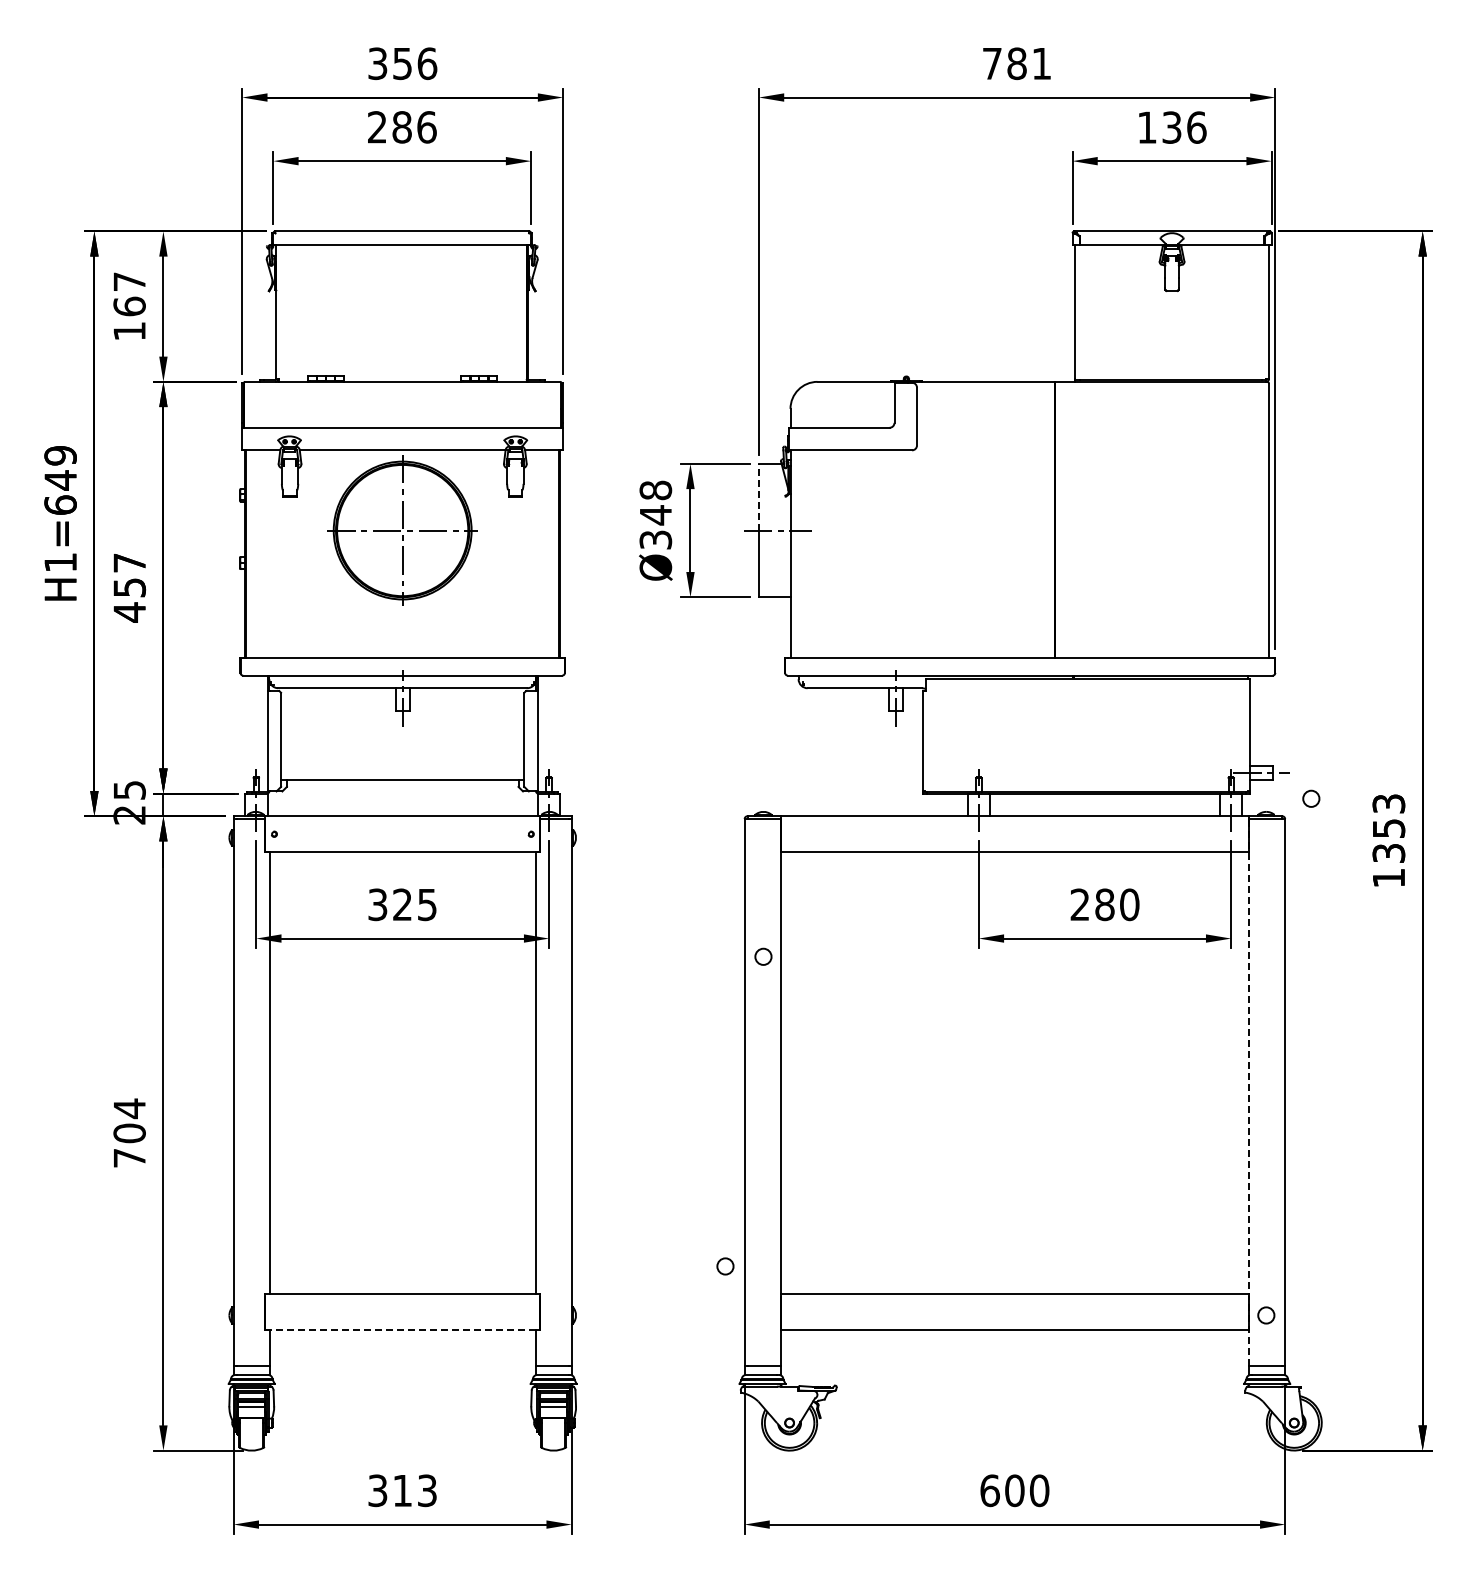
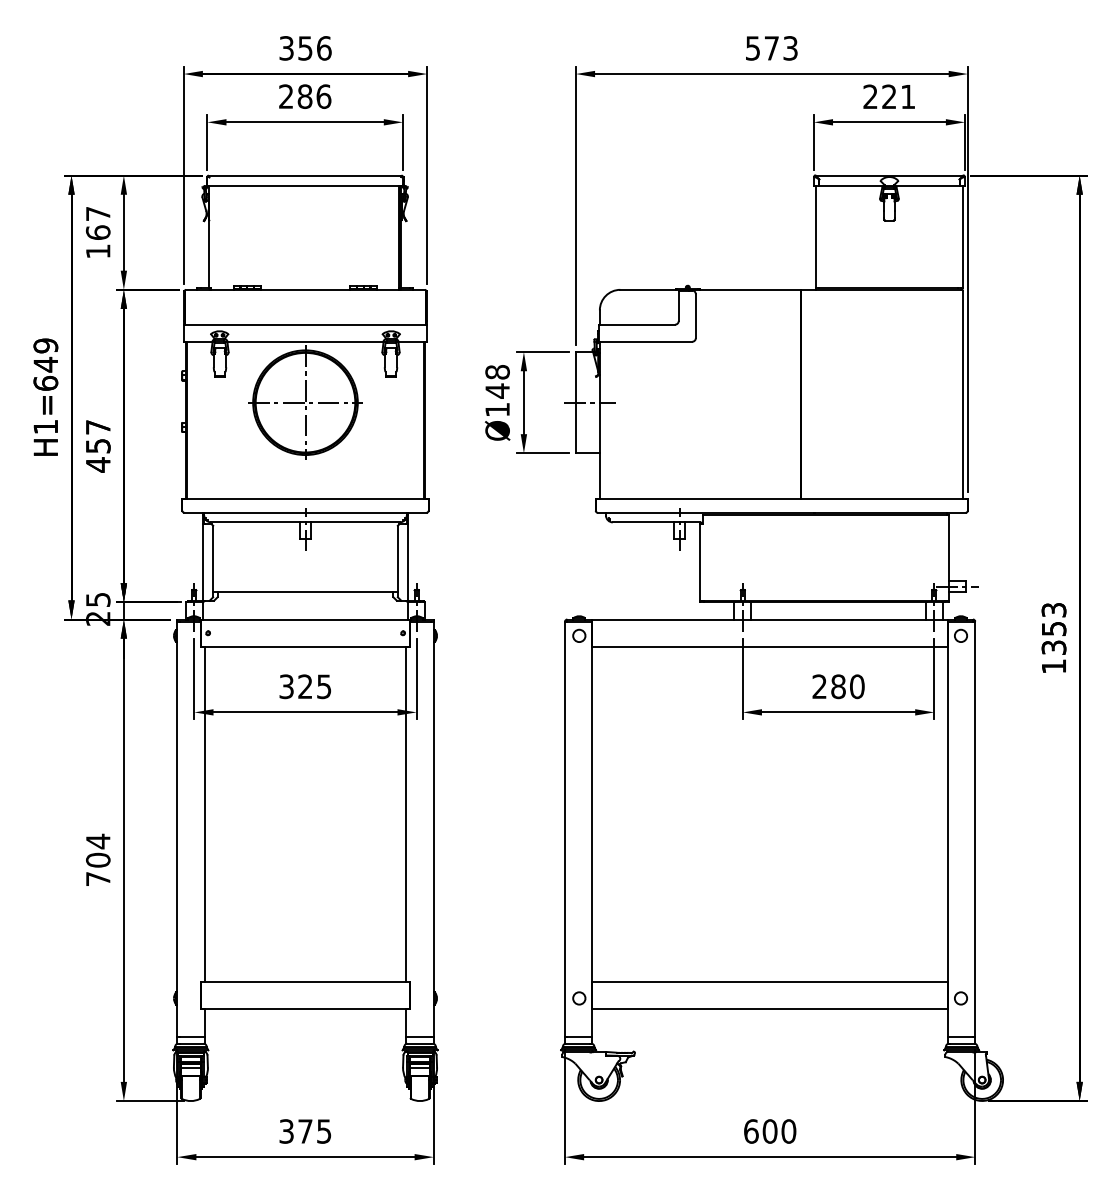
text: (1017, 63) -> (772, 48), 781 -> 573
text: (1171, 127) -> (889, 96), 136 -> 221
line: (758, 496) -> (575, 376), dashed -> solid
text: (655, 539) -> (497, 409), Ø348 -> Ø148
circle: (1311, 798) -> (961, 635), moved
circle: (763, 956) -> (579, 635), moved
line: (1249, 1092) -> (948, 829), dashed -> solid
circle: (725, 1266) -> (579, 998), moved
line: (403, 1329) -> (306, 1009), dashed -> solid
text: (414, 1490) -> (314, 1131), 313 -> 375

